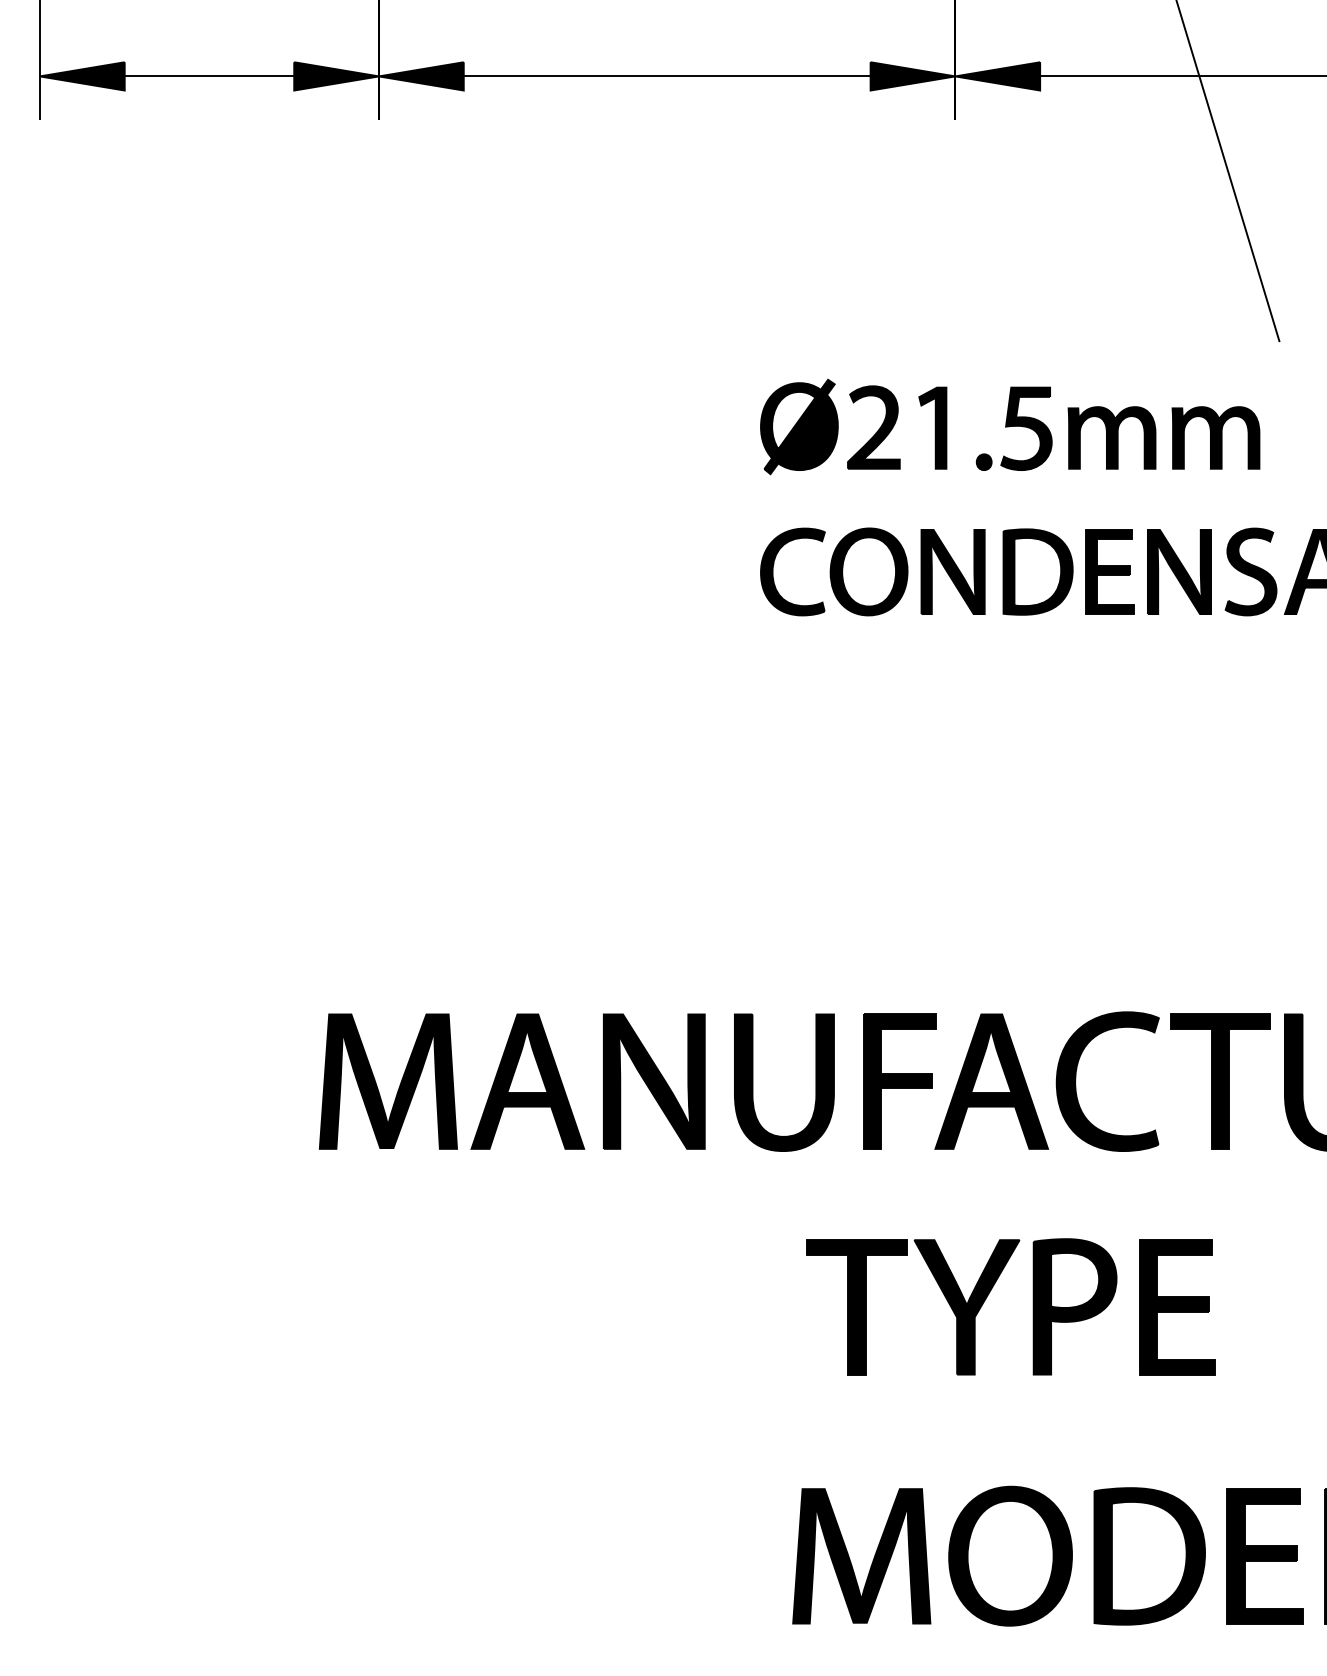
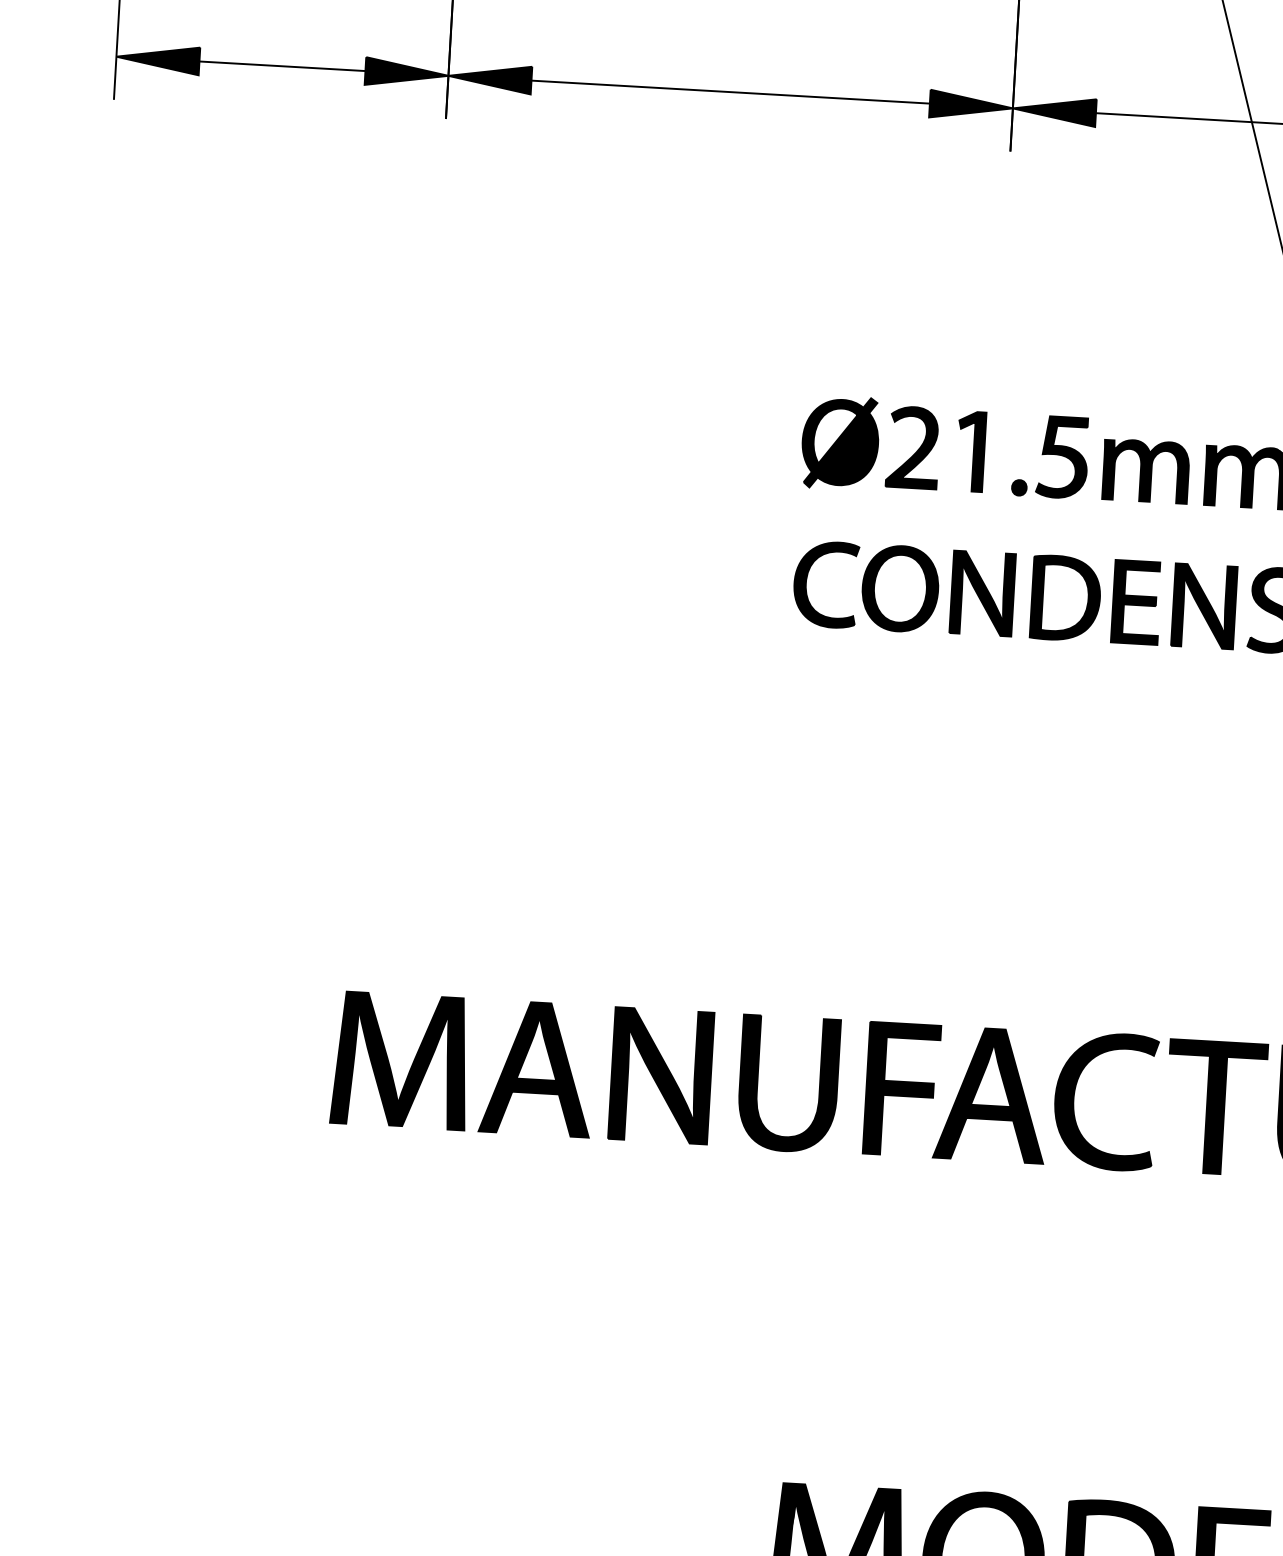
part: (1032, 1306) -> (1018, 1317), removed

